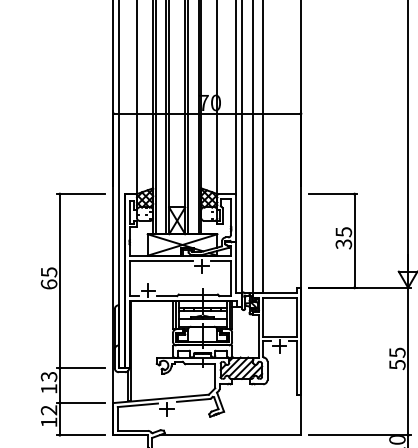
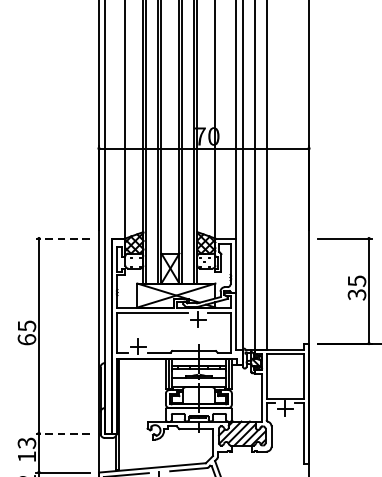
line: (80, 194) -> (62, 239), solid -> dashed
line: (80, 368) -> (62, 433), solid -> dashed

